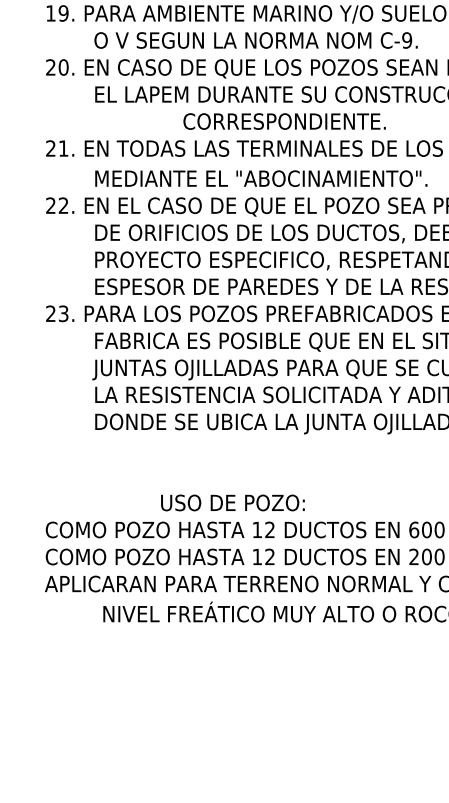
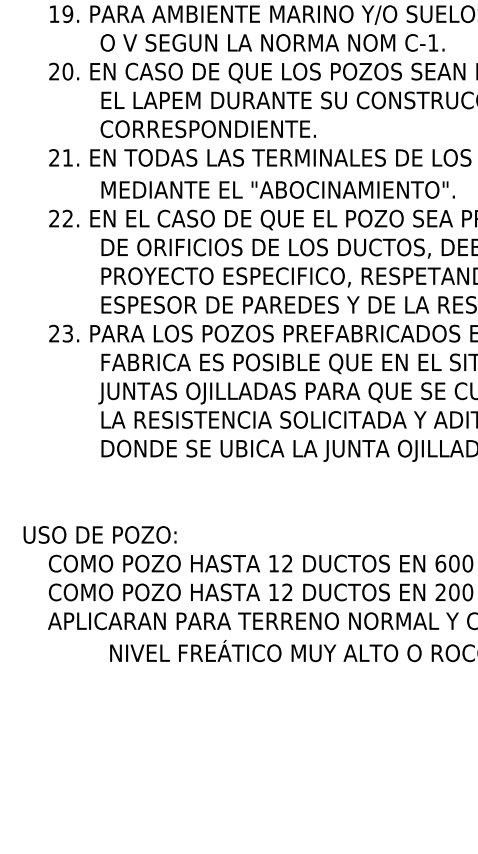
text: (407, 40) -> (433, 42), C-9. -> C-1.
text: (284, 121) -> (208, 129), moved
text: (232, 502) -> (99, 534), moved

